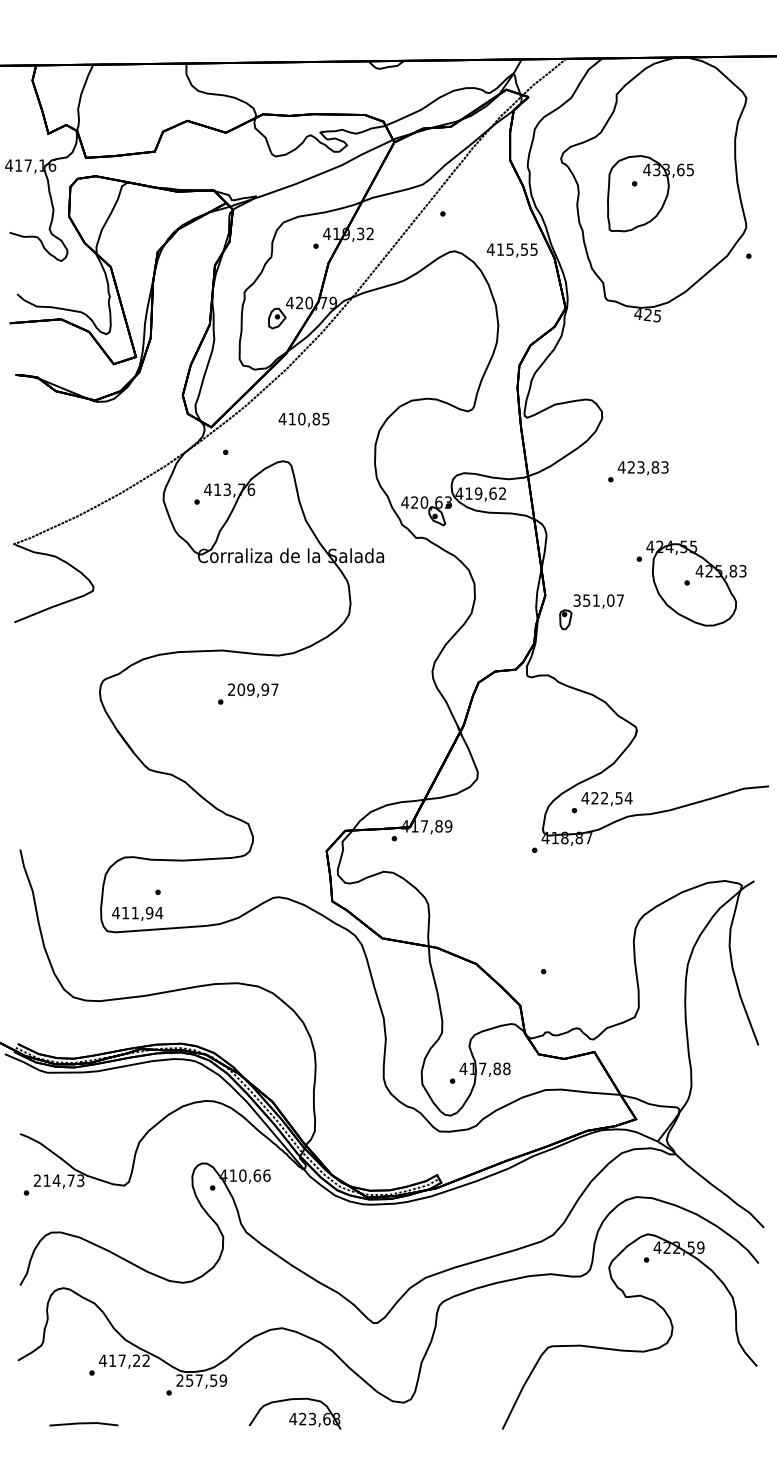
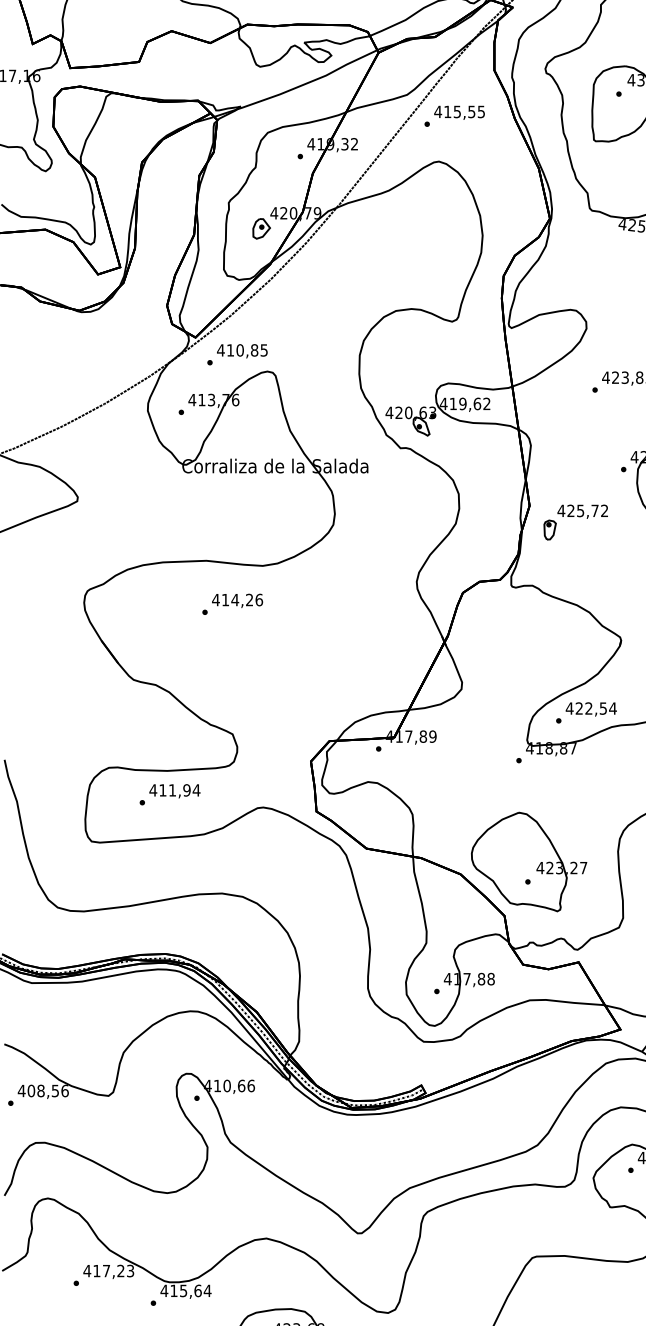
text: (511, 250) -> (458, 112), moved
text: (303, 419) -> (241, 350), moved
text: (598, 600) -> (582, 510), 351,07 -> 425,72
text: (252, 689) -> (236, 599), 209,97 -> 414,26
text: (137, 913) -> (174, 790), moved
part: (544, 951) -> (528, 861), added
text: (58, 1180) -> (42, 1090), 214,73 -> 408,56
text: (145, 1360) -> (129, 1270), 417,22 -> 417,23
text: (201, 1380) -> (185, 1290), 257,59 -> 415,64

